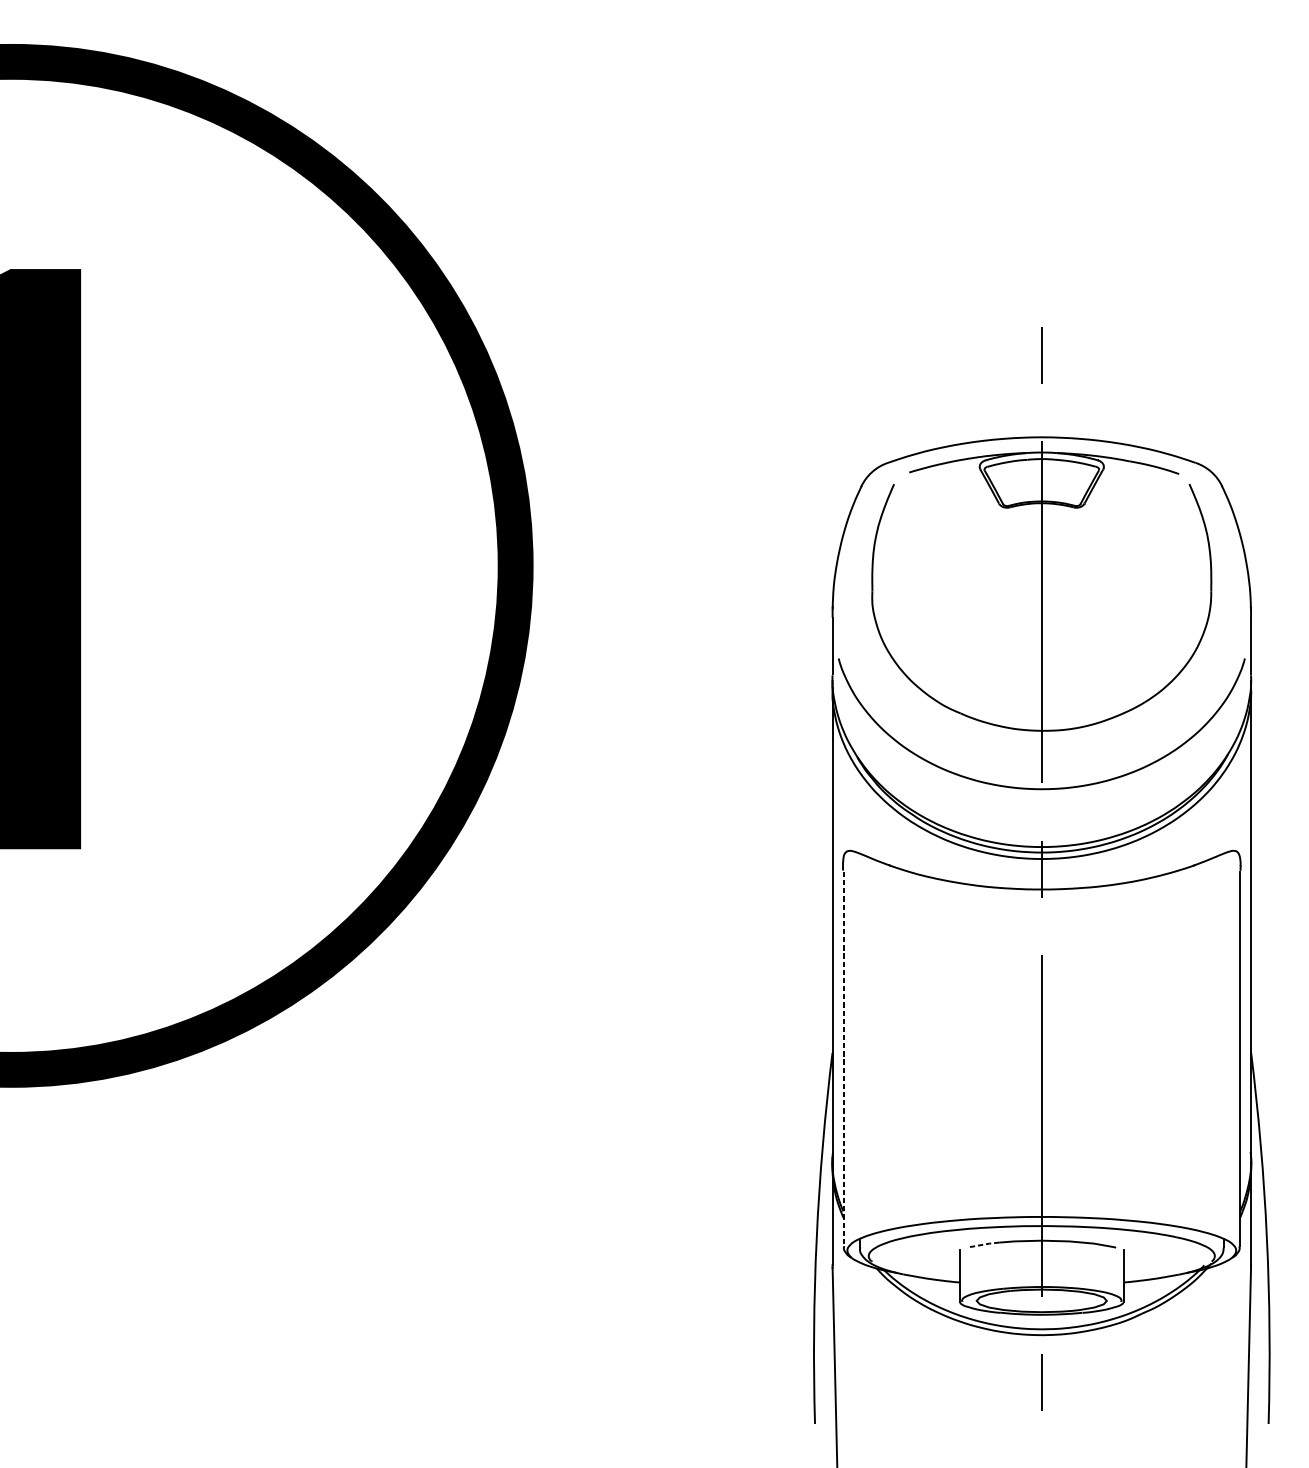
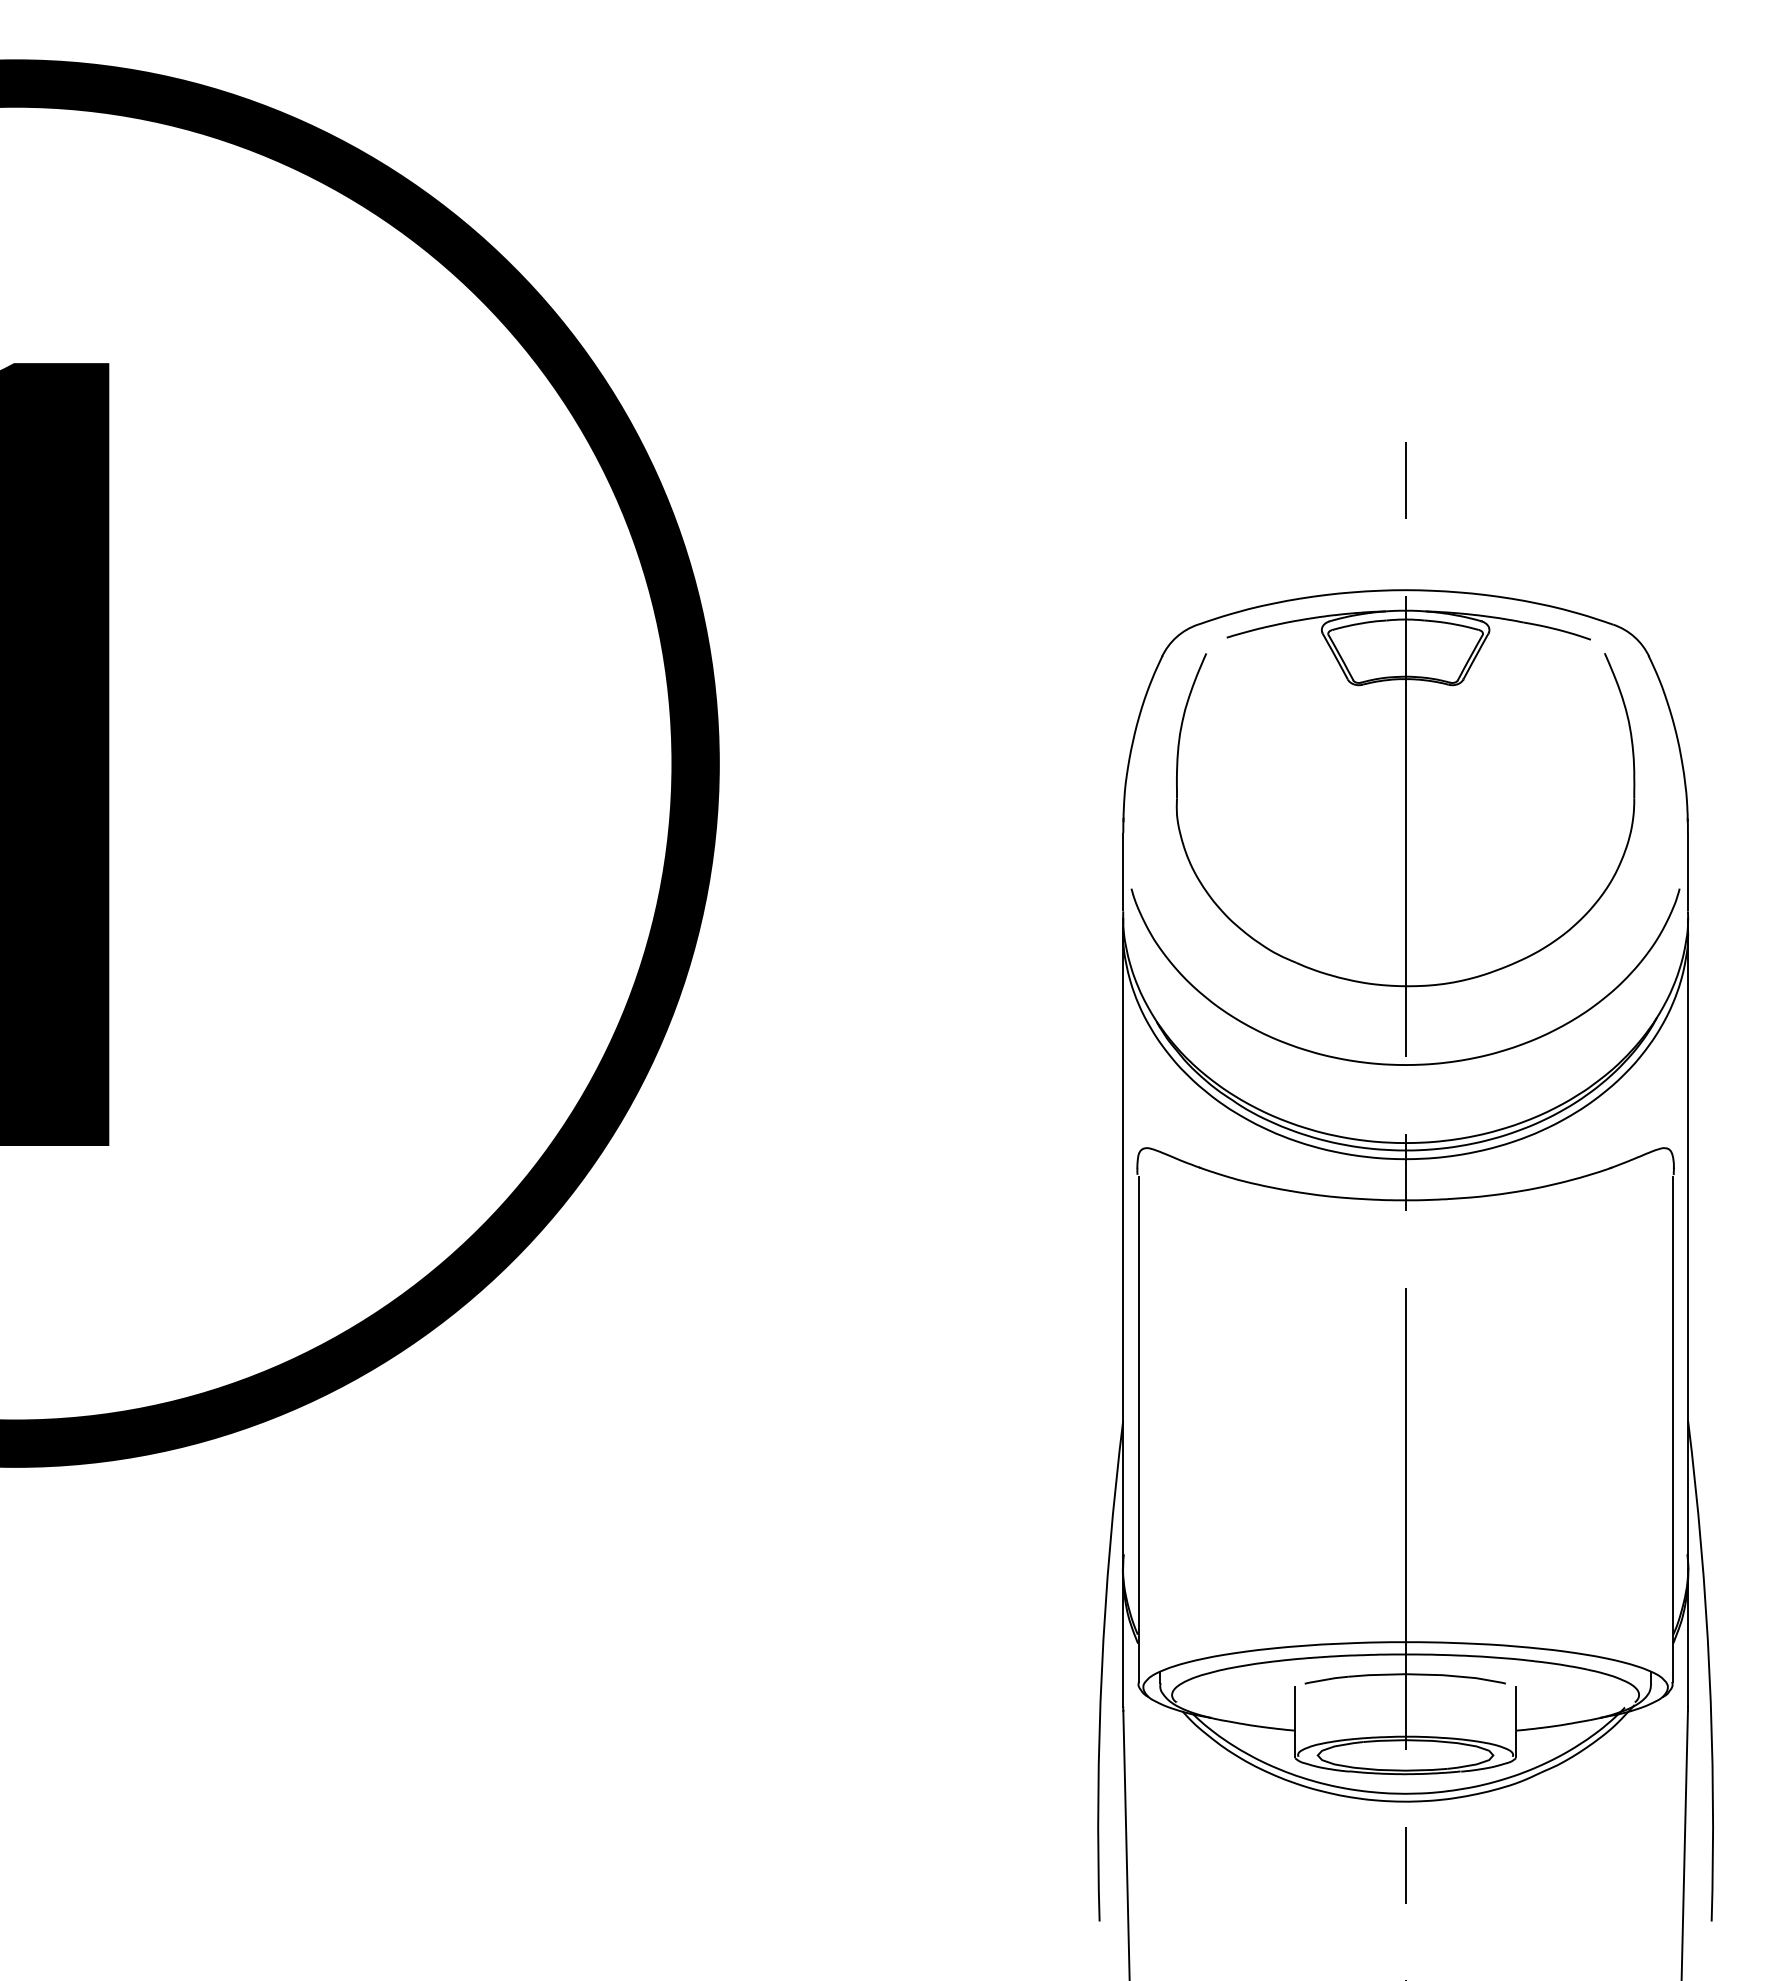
line: (843, 1059) -> (1138, 1429), dashed -> solid
line: (982, 1244) -> (1325, 1679), dashed -> solid

